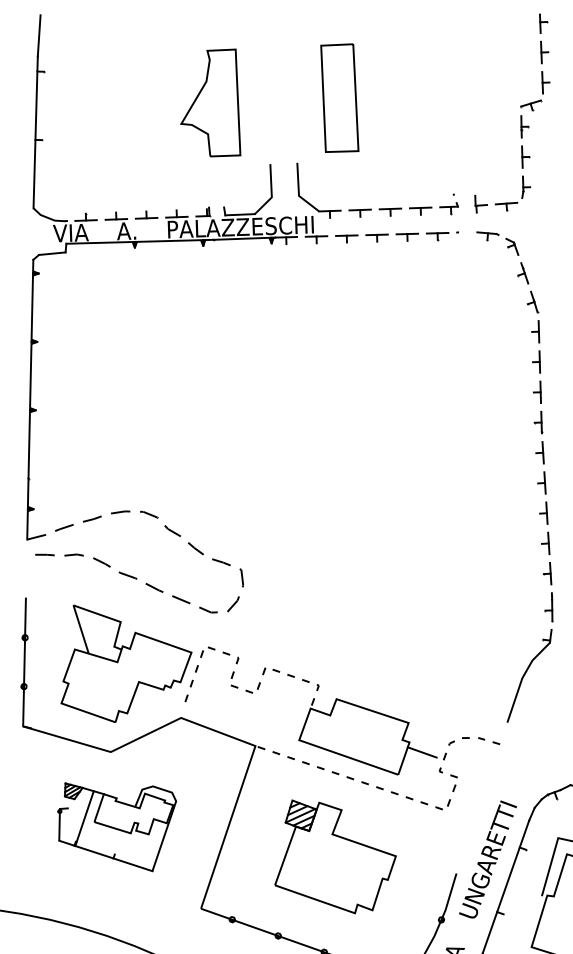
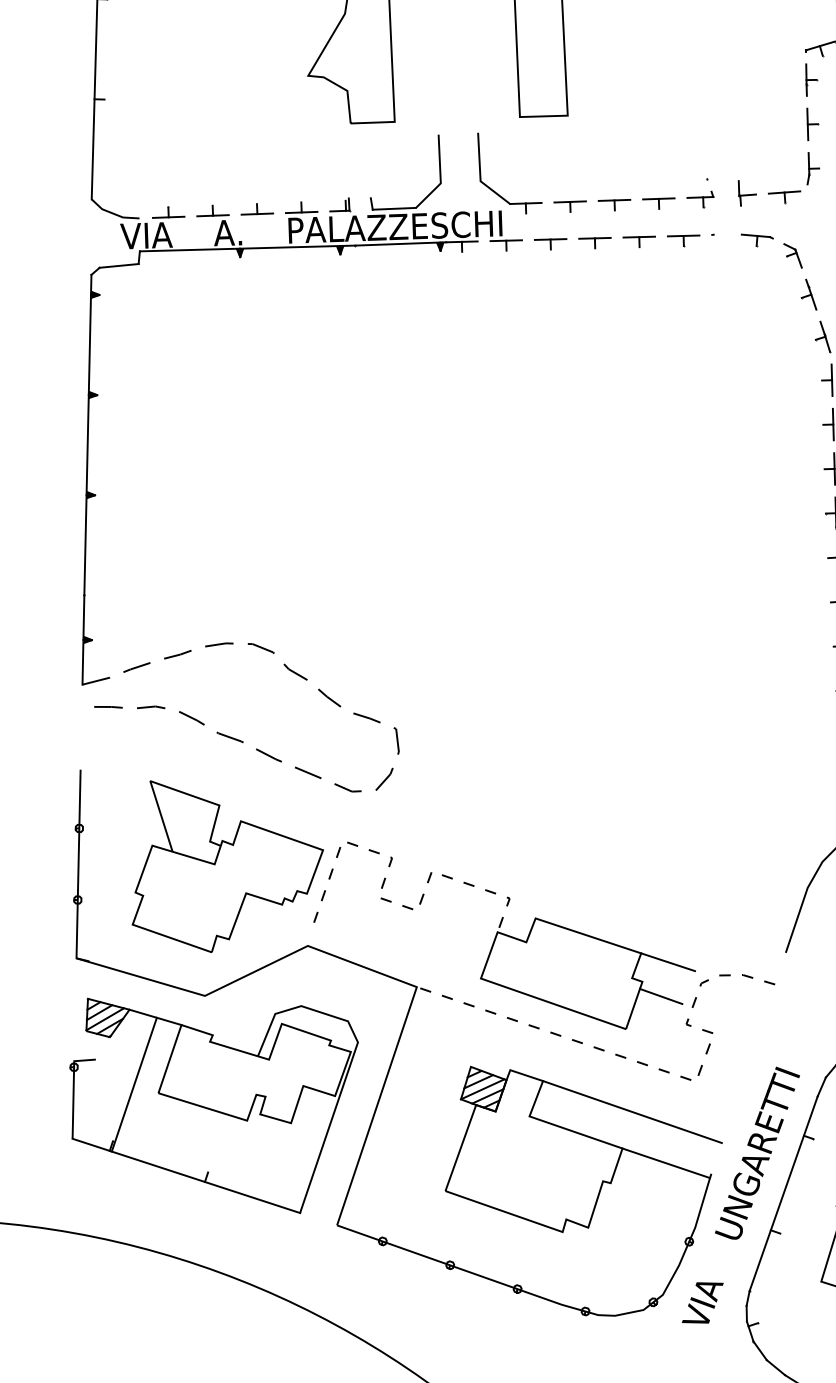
line: (426, 729) -> (667, 962), added
part: (117, 827) -> (214, 1106), size x1.67
line: (402, 831) -> (632, 1112), added
line: (425, 866) -> (665, 1163), added

